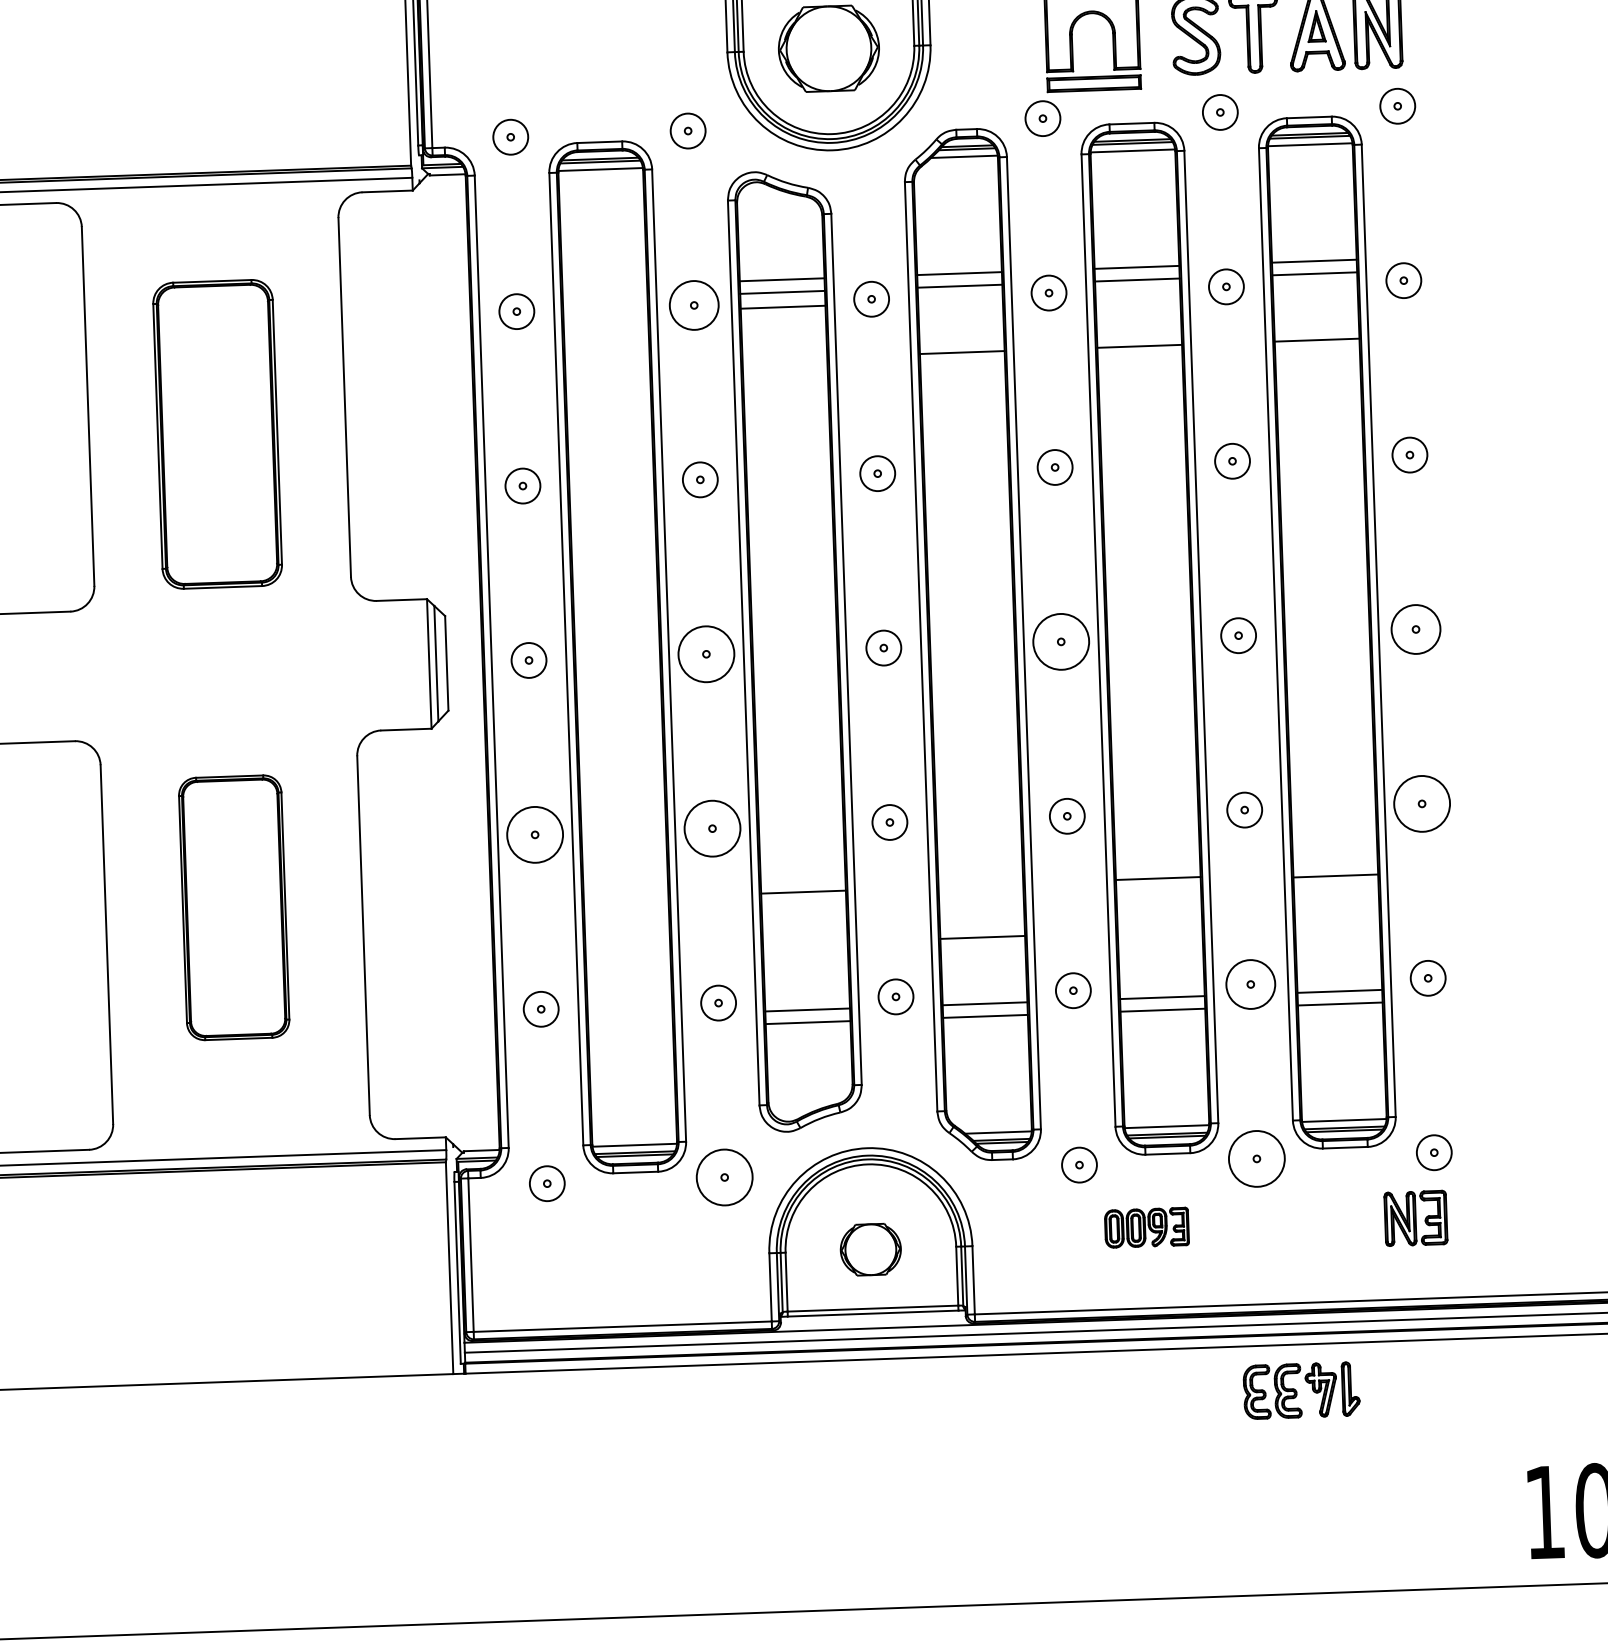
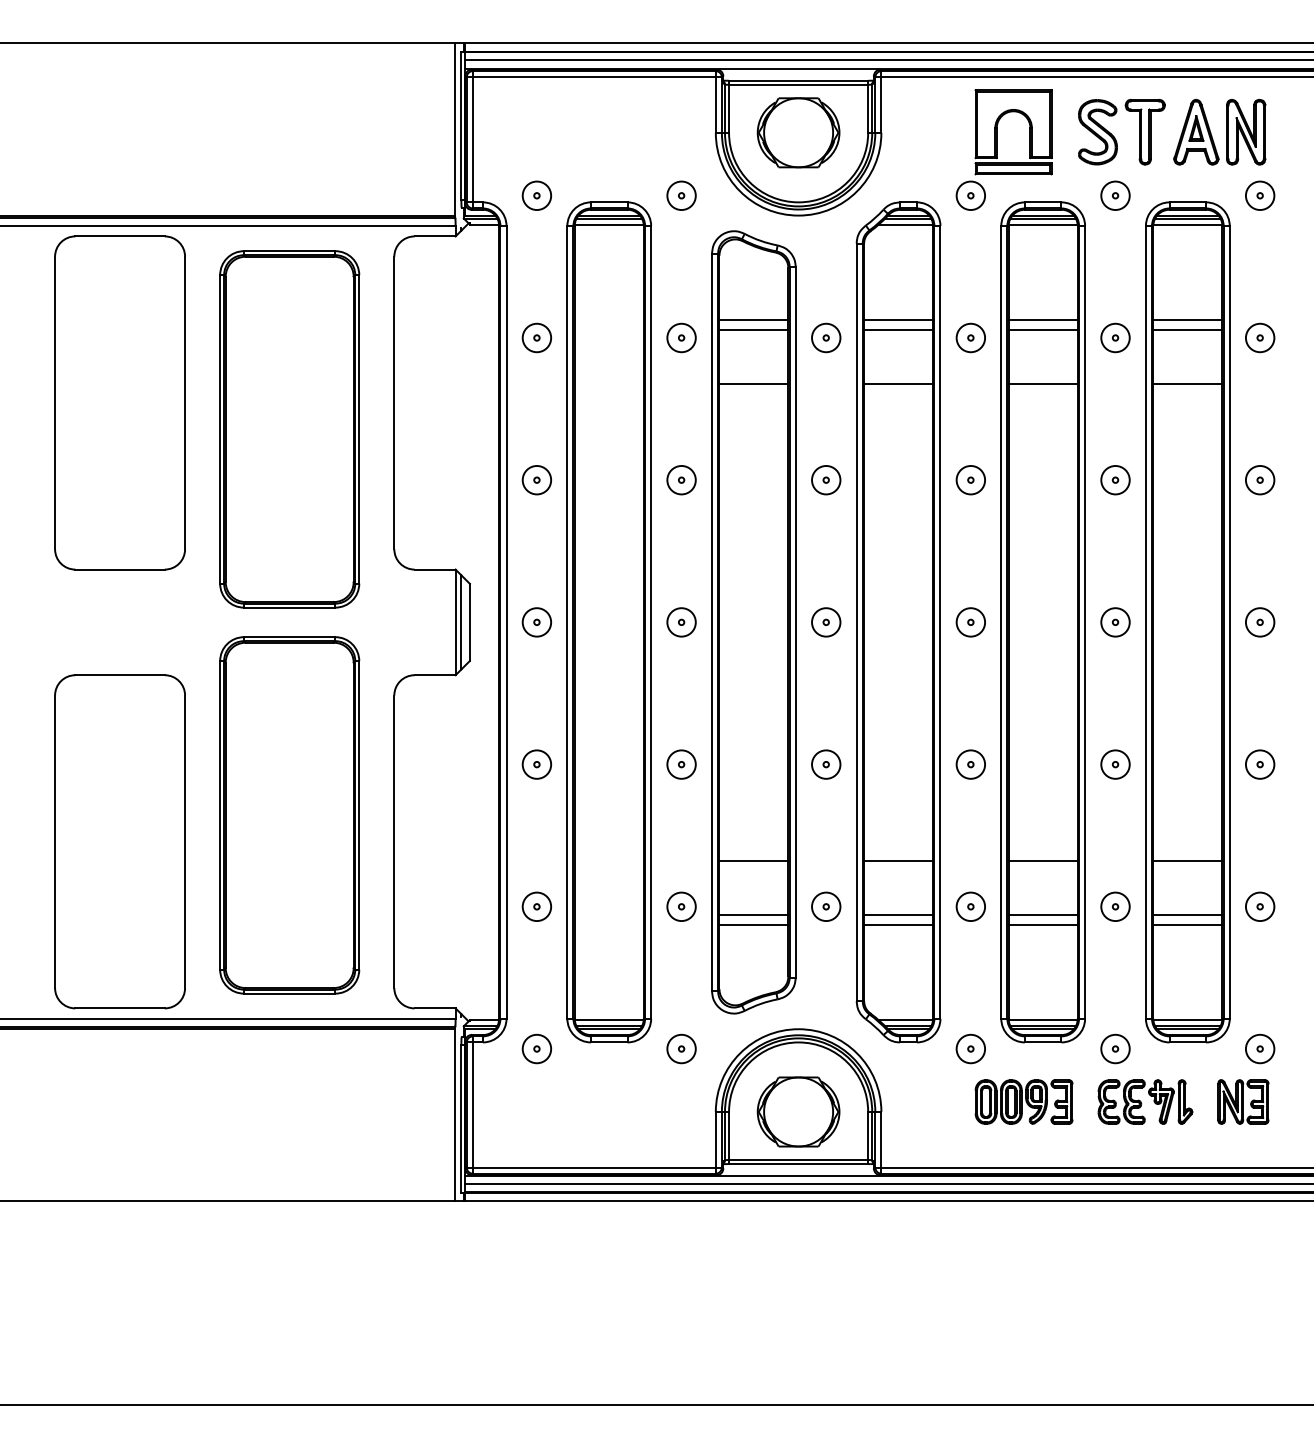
circle: (694, 304) -> (681, 337), size x0.71
line: (782, 306) -> (753, 383), moved
part: (217, 434) -> (289, 429), size x1.43
circle: (1415, 629) -> (1259, 622), size x0.71
circle: (1060, 642) -> (970, 622), size x0.62
circle: (706, 654) -> (681, 622), size x0.62
circle: (1421, 803) -> (1259, 764), size x0.62
circle: (712, 828) -> (681, 764), size x0.62
circle: (534, 834) -> (536, 764), size x0.62
line: (1335, 875) -> (1187, 860), moved
line: (1157, 878) -> (1042, 860), moved
line: (803, 891) -> (753, 860), moved
part: (233, 907) -> (289, 815), size x1.67
circle: (1250, 984) -> (1115, 906), size x0.71
circle: (1256, 1158) -> (1115, 1048), size x0.62
circle: (724, 1176) -> (681, 1048), size x0.62
part: (1146, 1227) -> (1023, 1101), size x1.43
part: (870, 1249) -> (798, 1111), size x1.67
part: (1301, 1390) -> (1145, 1101), moved

